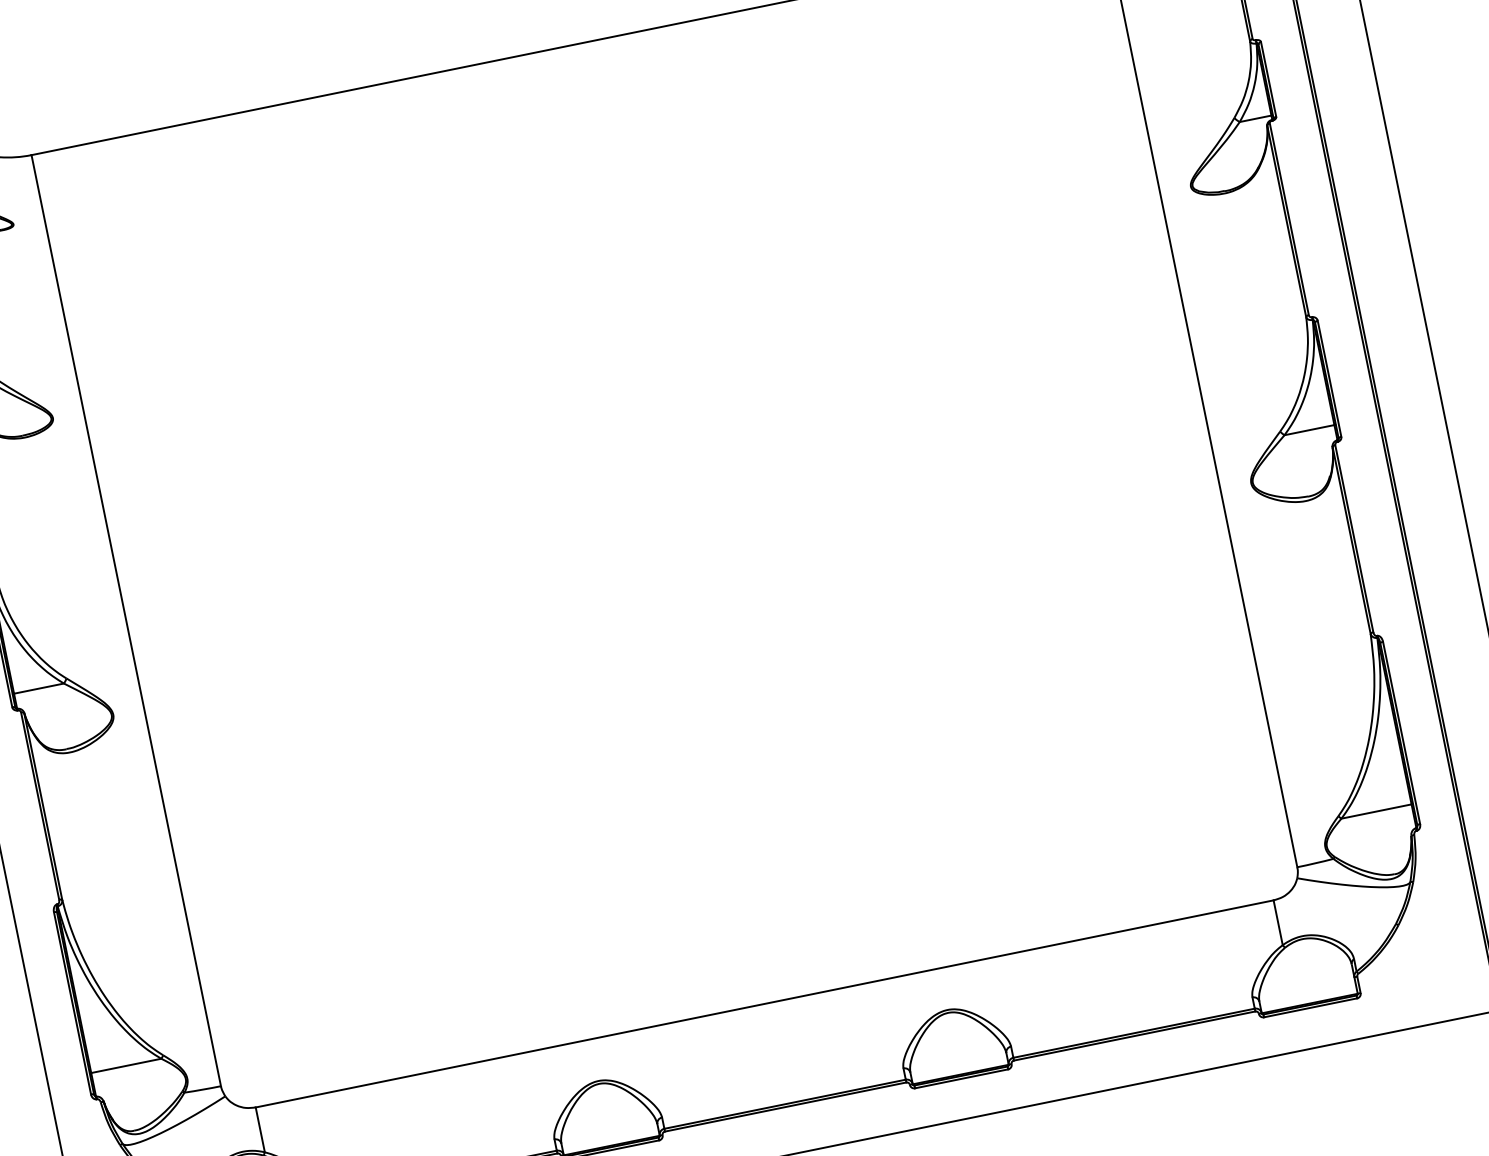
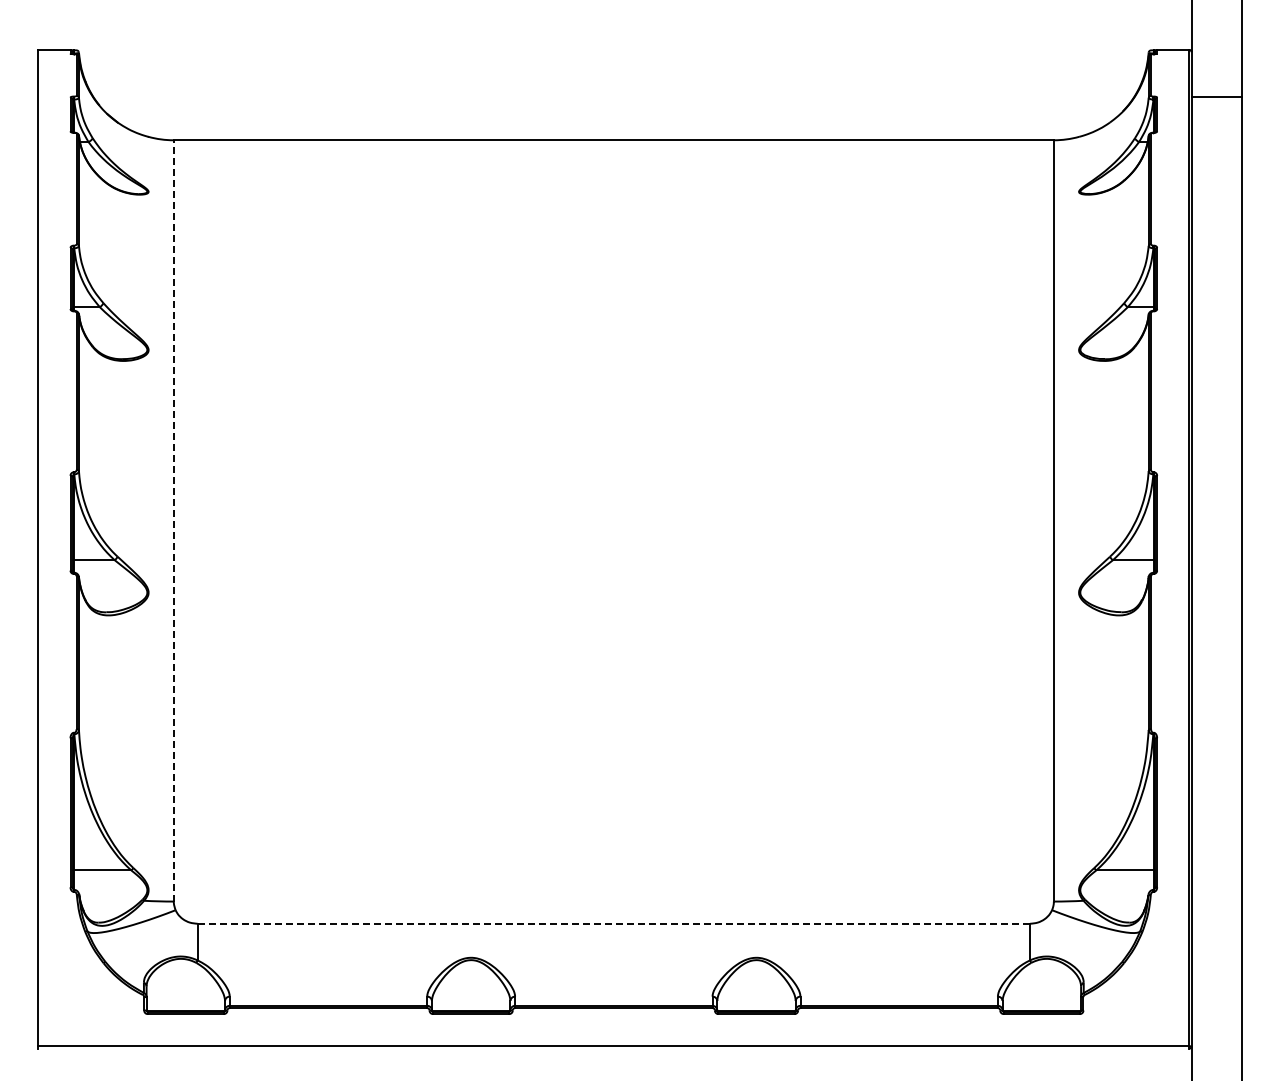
line: (125, 620) -> (173, 520), solid -> dashed
line: (764, 1003) -> (613, 923), solid -> dashed

